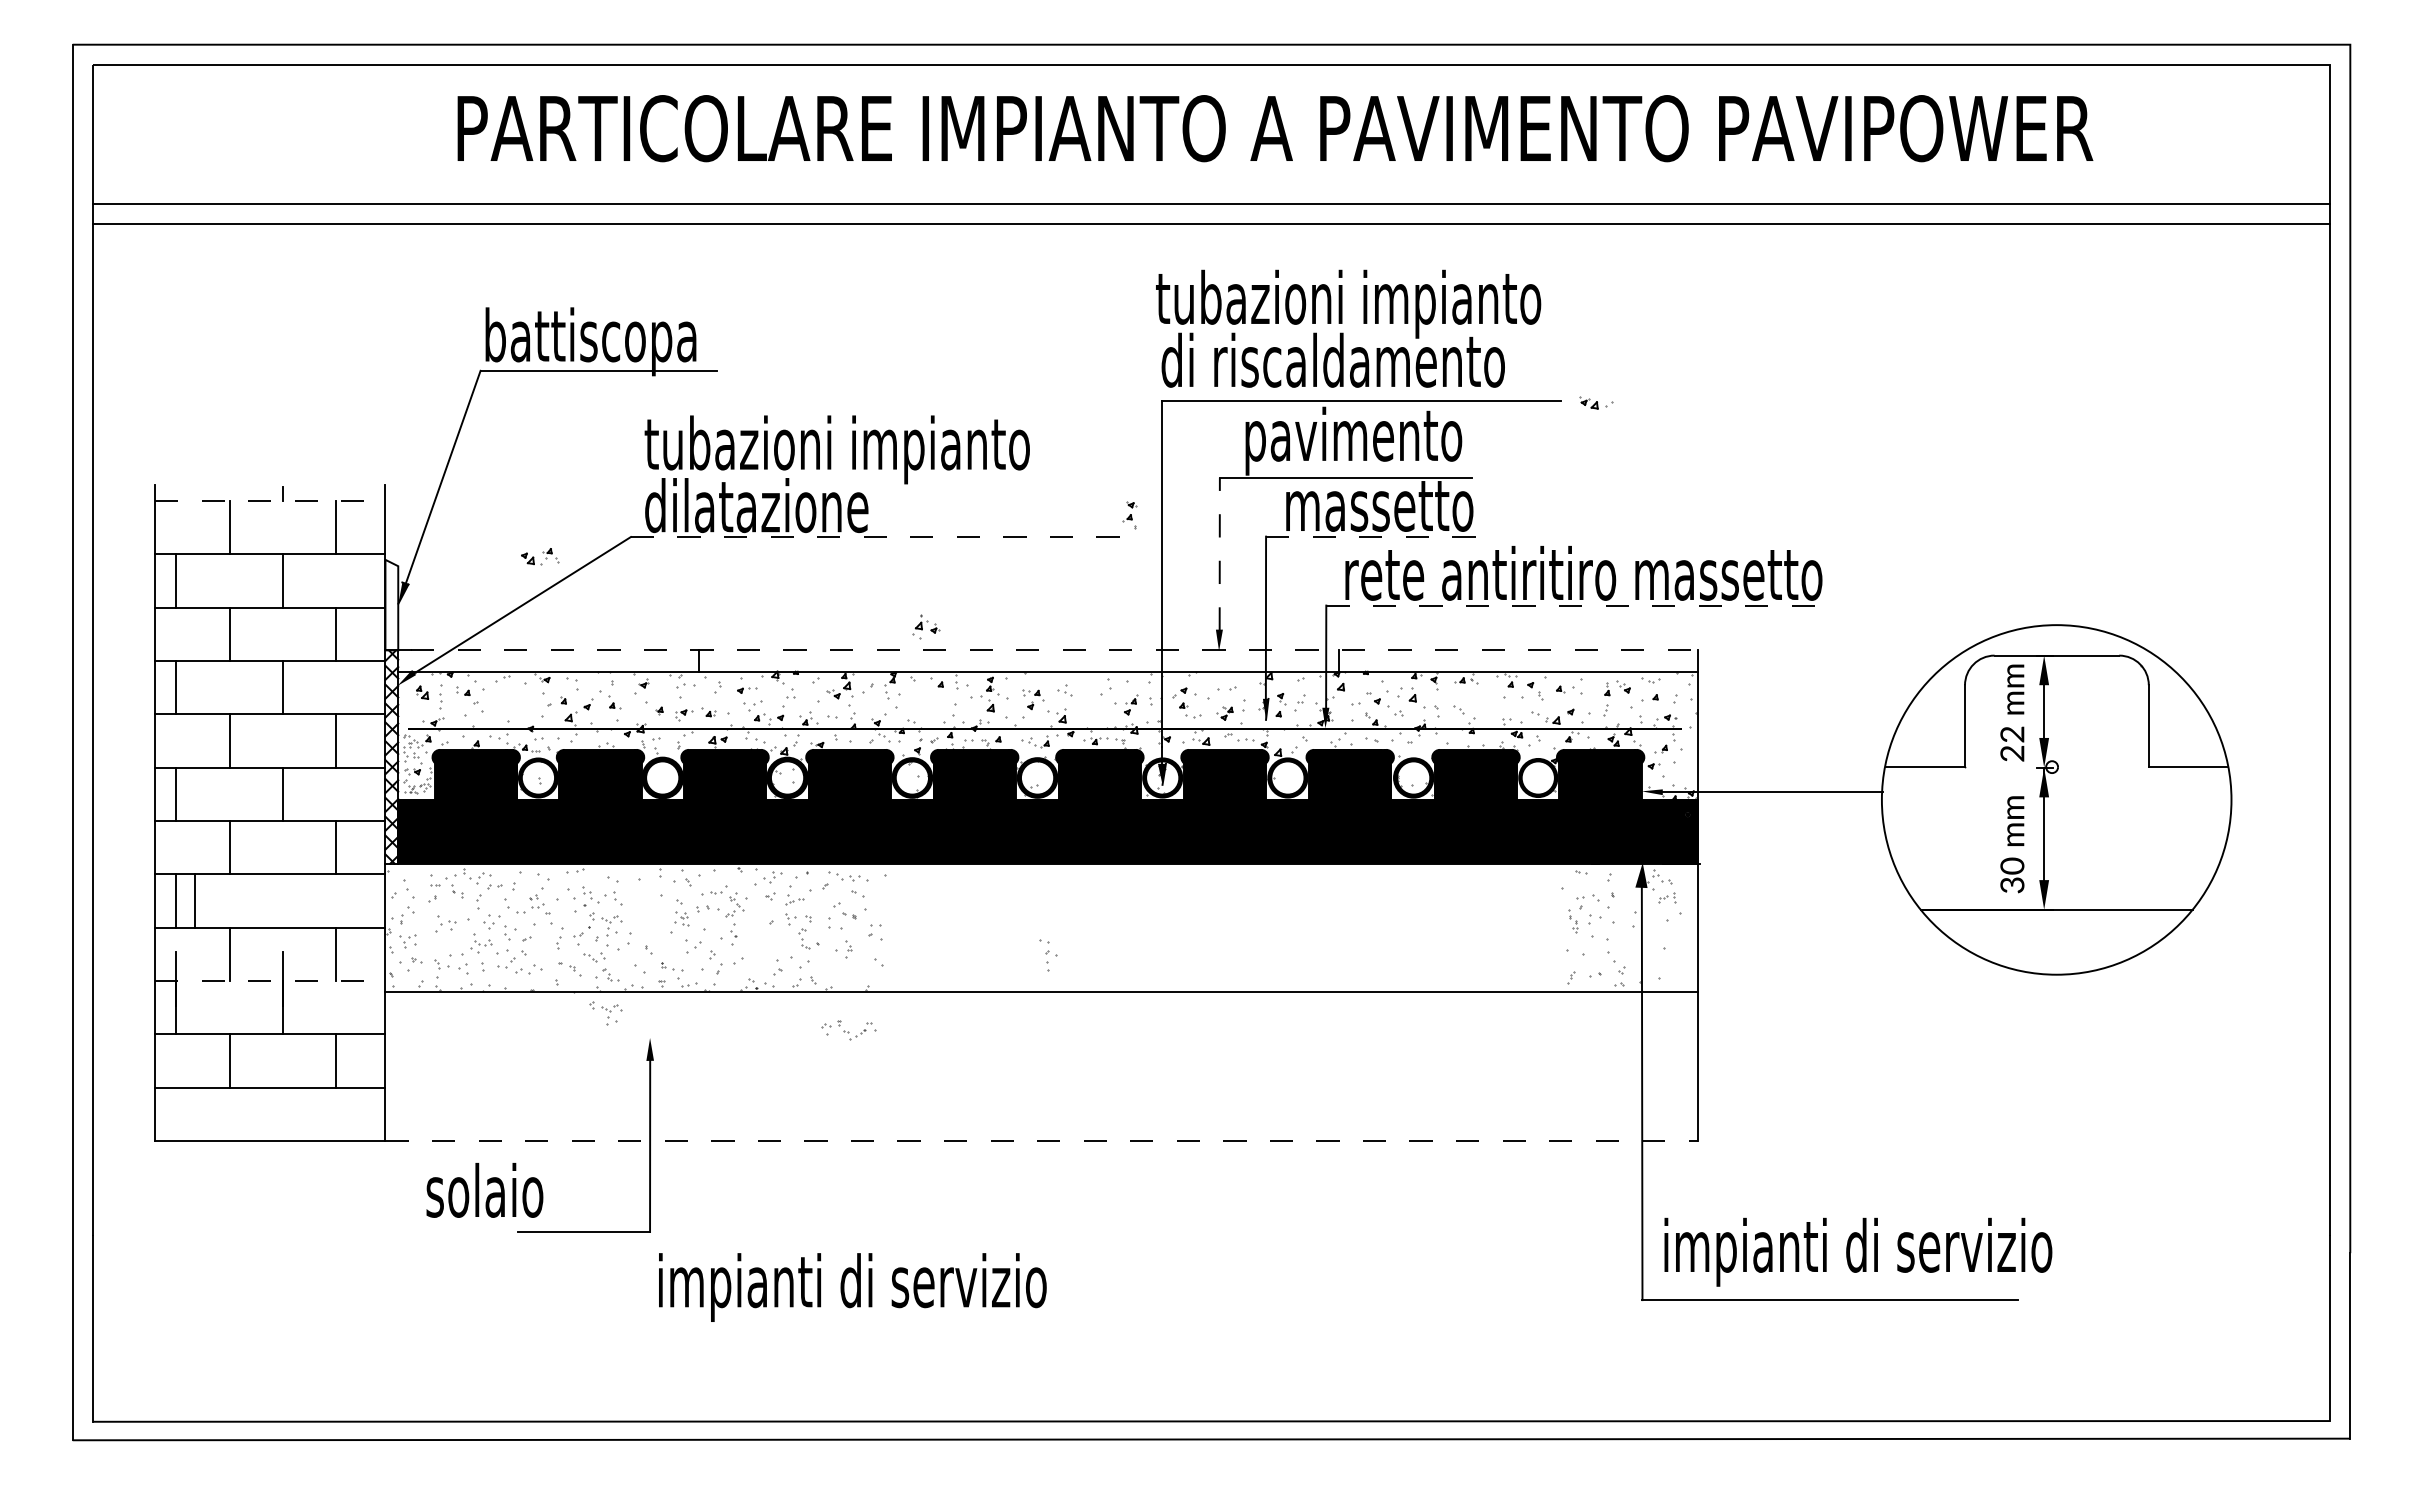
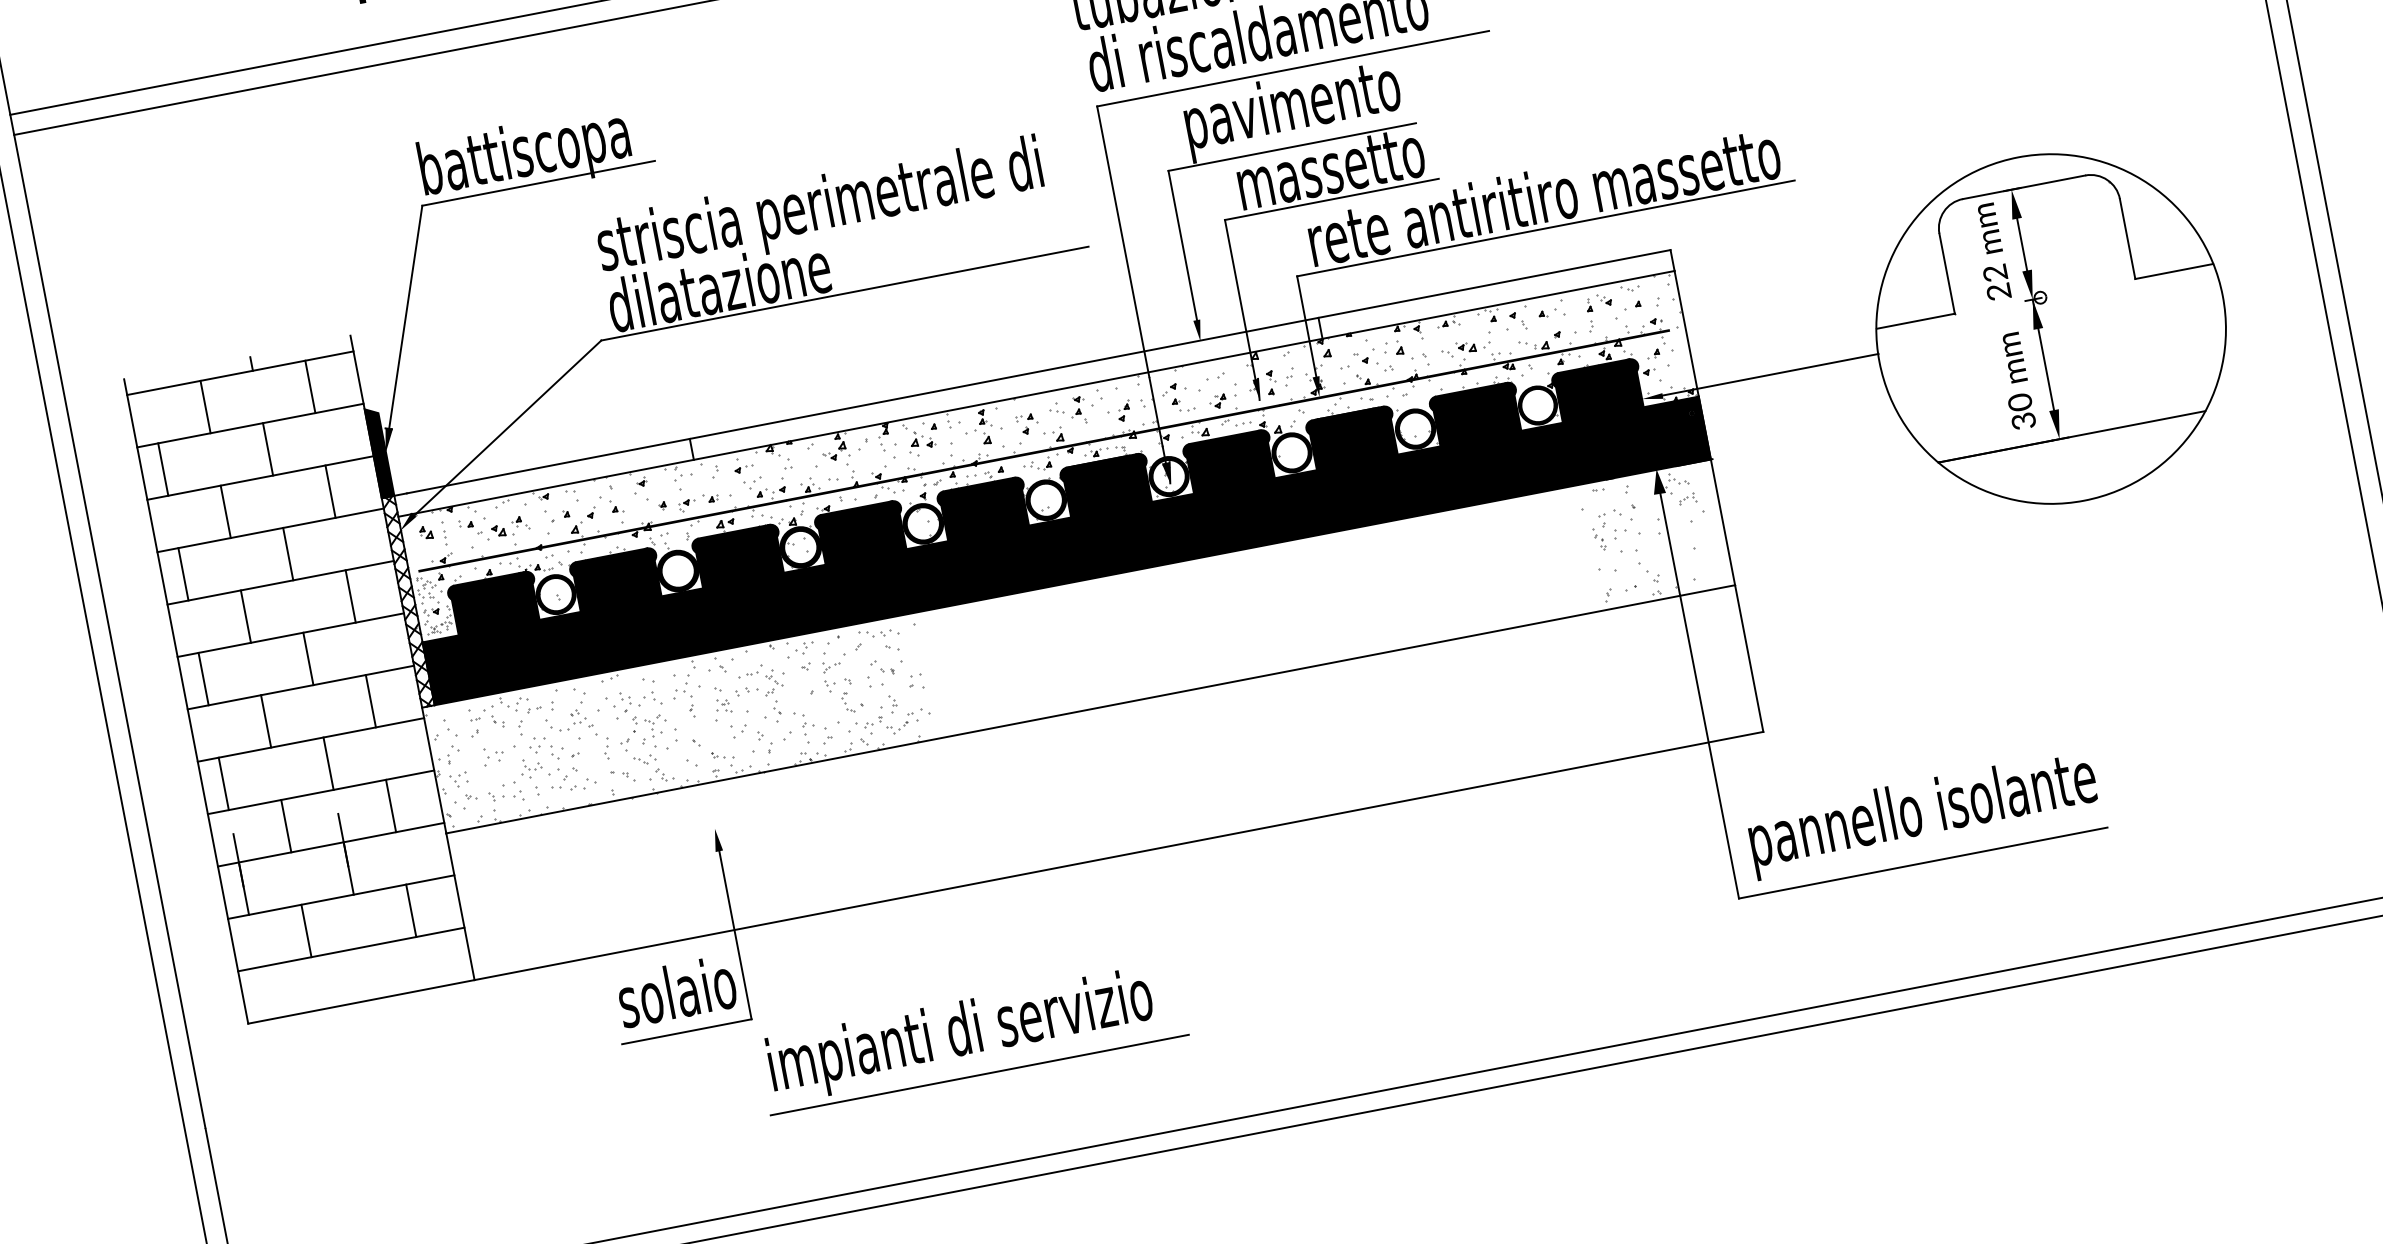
part: (1596, 402) -> (1473, 345), moved
text: (869, 449) -> (819, 209), tubazioni impianto -> striscia perimetrale di
line: (270, 500) -> (240, 372), dashed -> solid
part: (1129, 515) -> (1077, 410), moved
line: (1374, 536) -> (1331, 199), dashed -> solid
line: (879, 537) -> (845, 293), dashed -> solid
line: (1219, 553) -> (1182, 245), dashed -> solid
part: (540, 556) -> (510, 526), moved
fill: (391, 604) -> (379, 452), added
line: (1580, 605) -> (1546, 228), dashed -> solid
part: (926, 626) -> (921, 442), moved
line: (1054, 650) -> (1038, 371), dashed -> solid
line: (195, 900) -> (328, 763), moved
part: (643, 903) -> (683, 697), added
part: (1048, 955) -> (805, 727), moved
line: (270, 981) -> (331, 845), dashed -> solid
part: (605, 1013) -> (666, 813), removed
part: (848, 1030) -> (890, 725), moved
line: (1042, 1141) -> (1119, 856), dashed -> solid
text: (484, 1190) -> (676, 991), moved
text: (1858, 1251) -> (1941, 809), impianti di servizio -> pannello isolante
line: (863, 1329) -> (979, 1074), added

